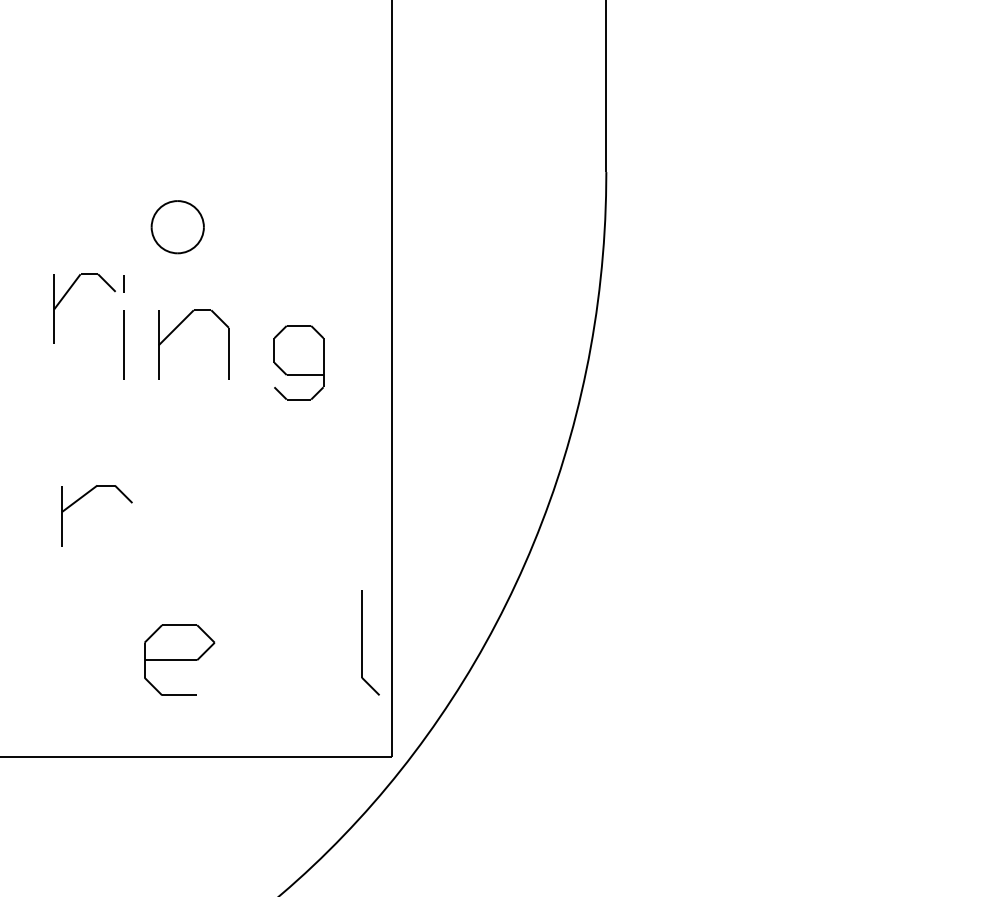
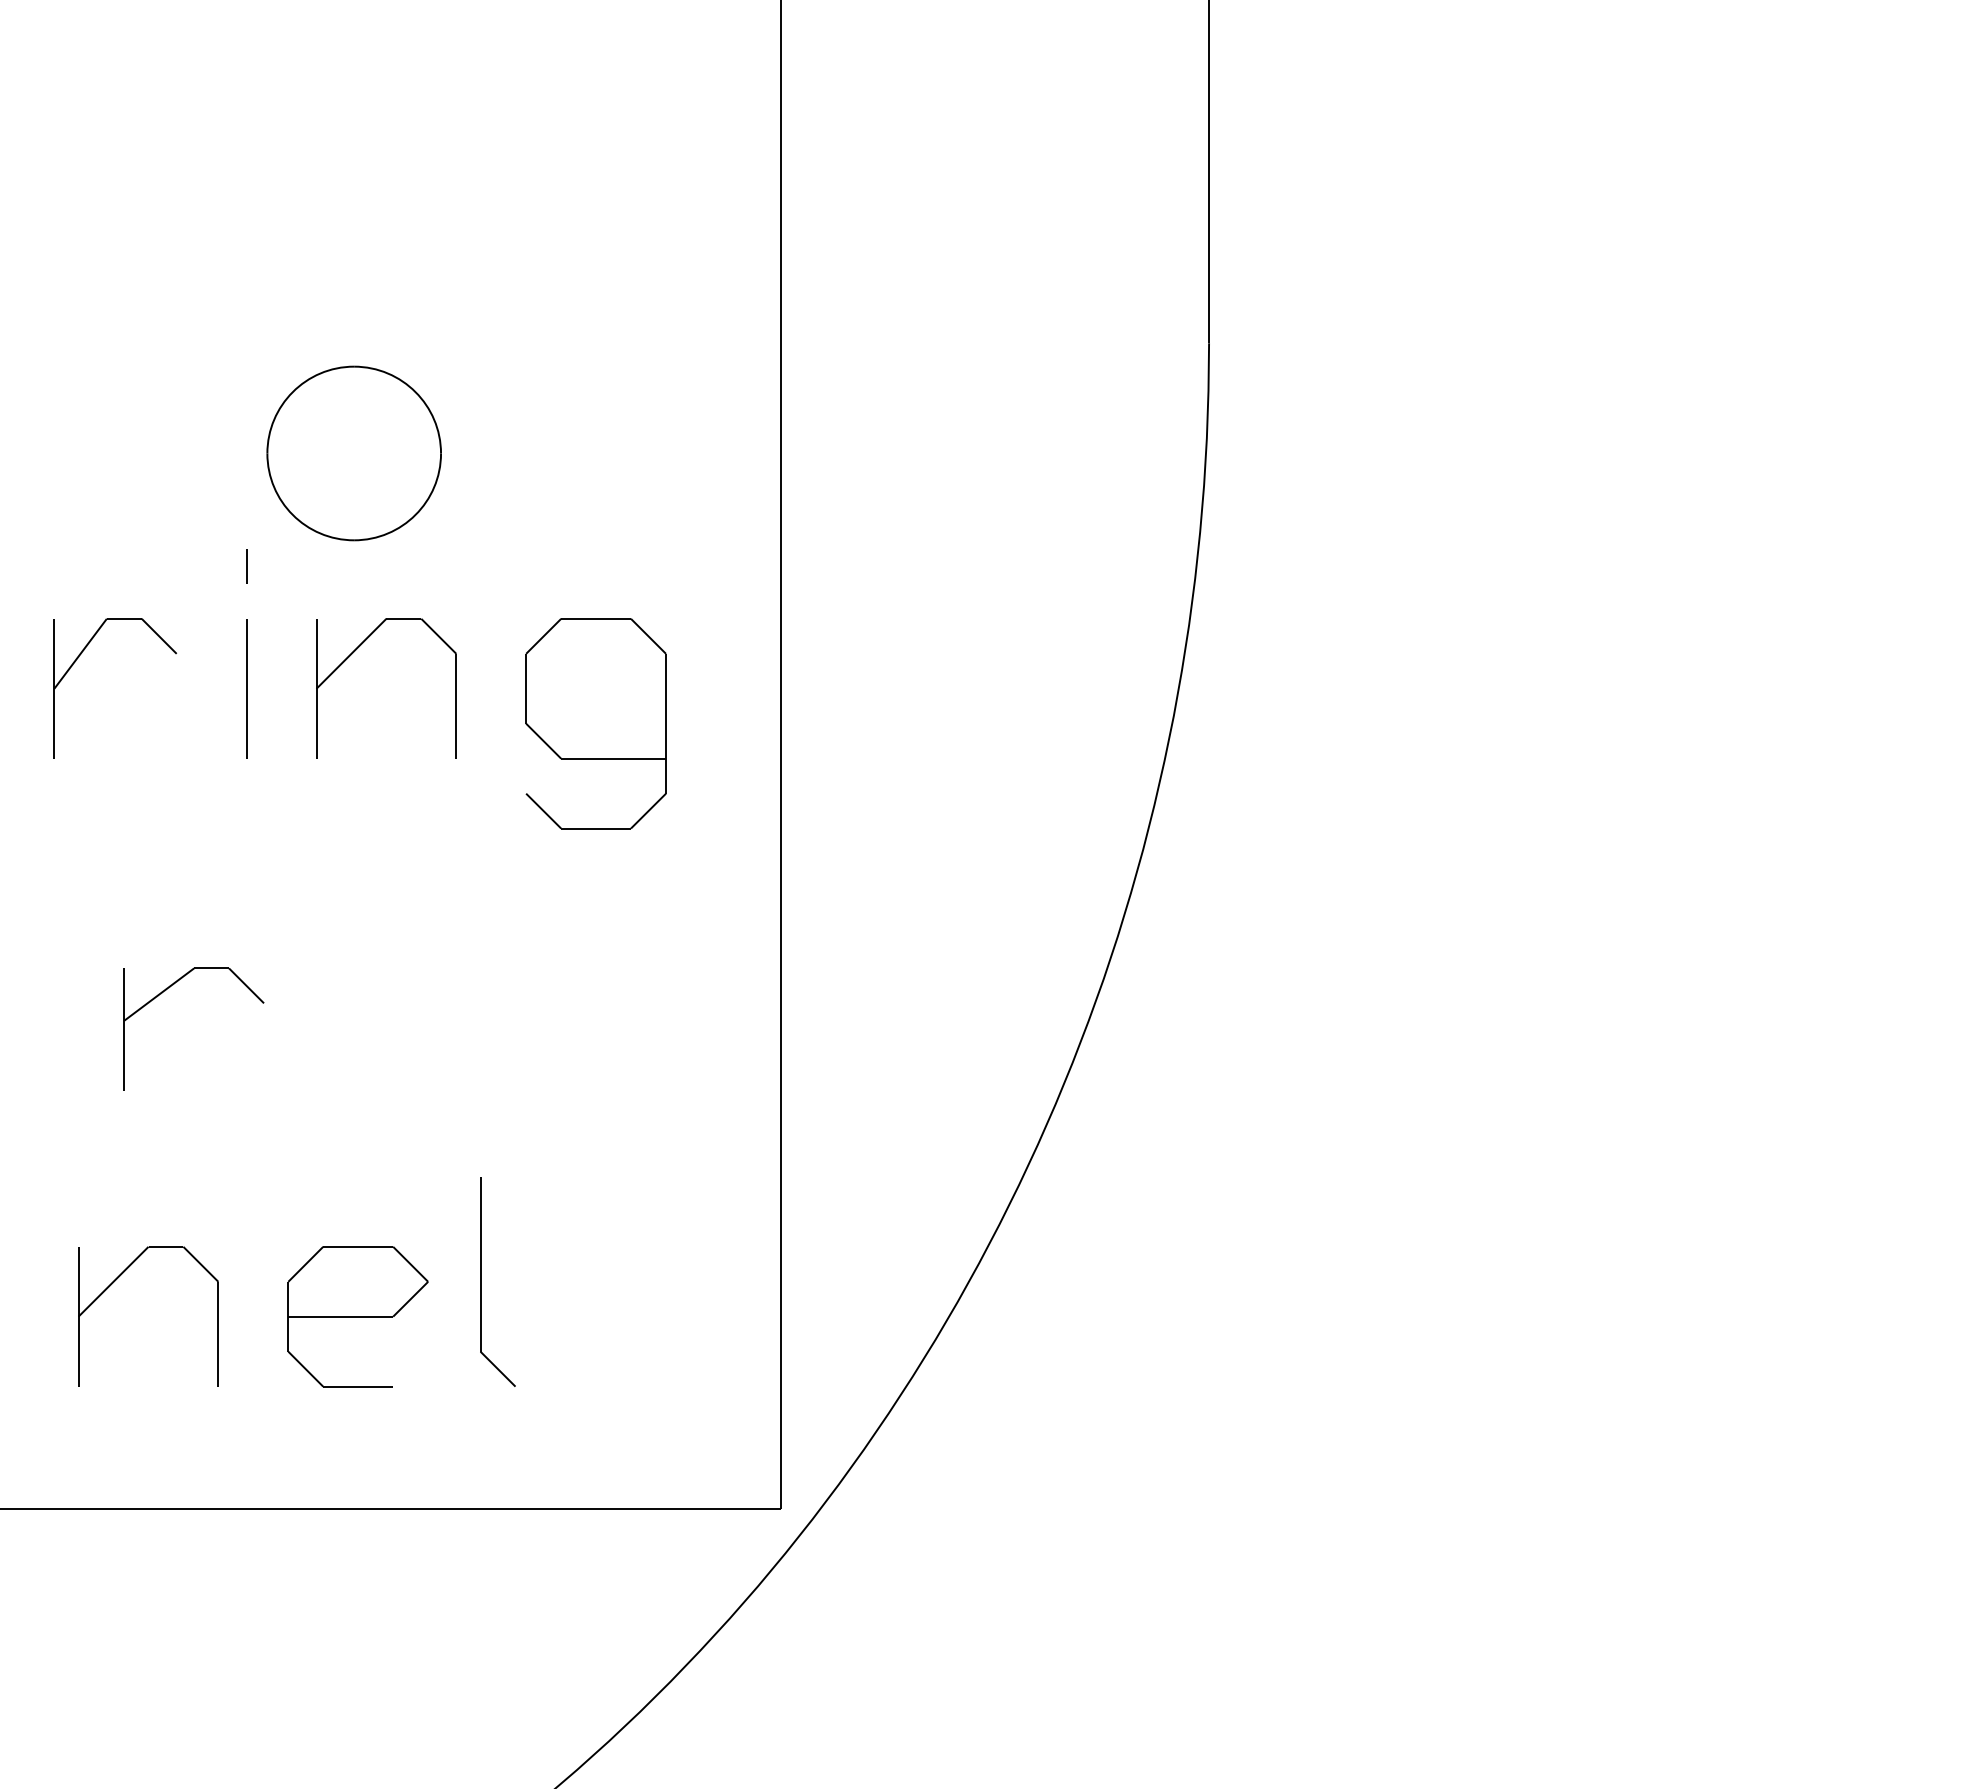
part: (177, 226) -> (353, 451), size x1.67
part: (65, 296) -> (76, 663), moved
part: (298, 362) -> (595, 723), size x1.43
part: (58, 642) -> (116, 1281), added
part: (362, 642) -> (481, 1281), moved

